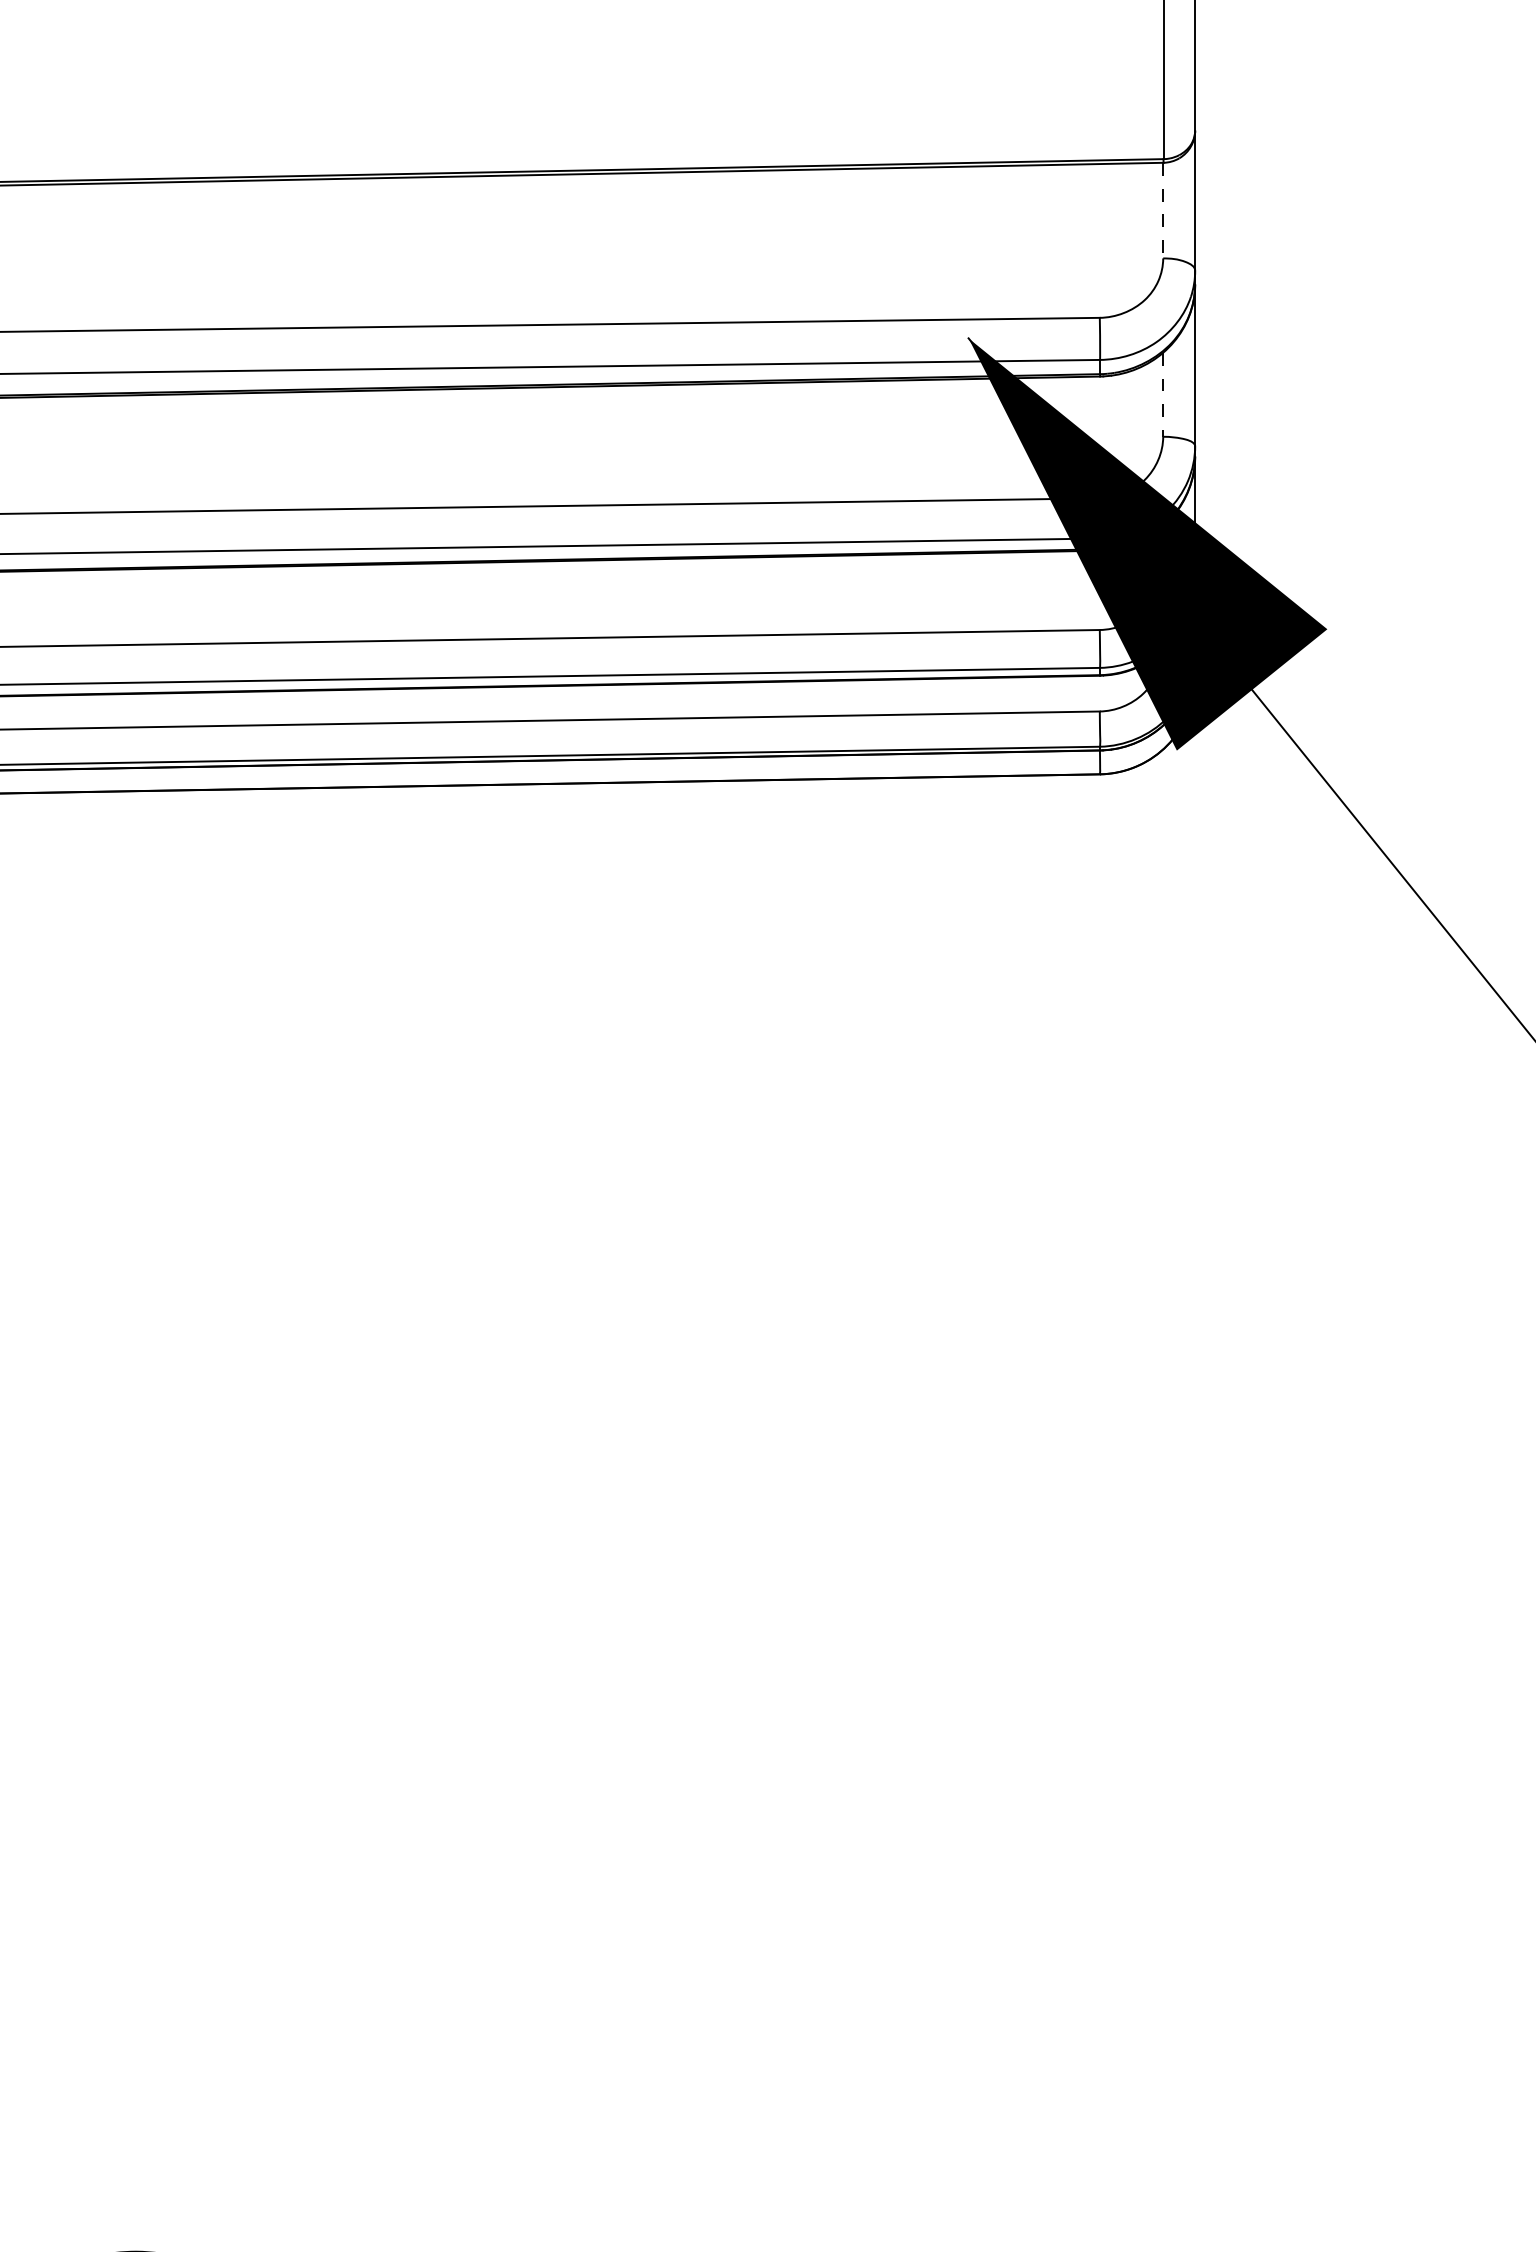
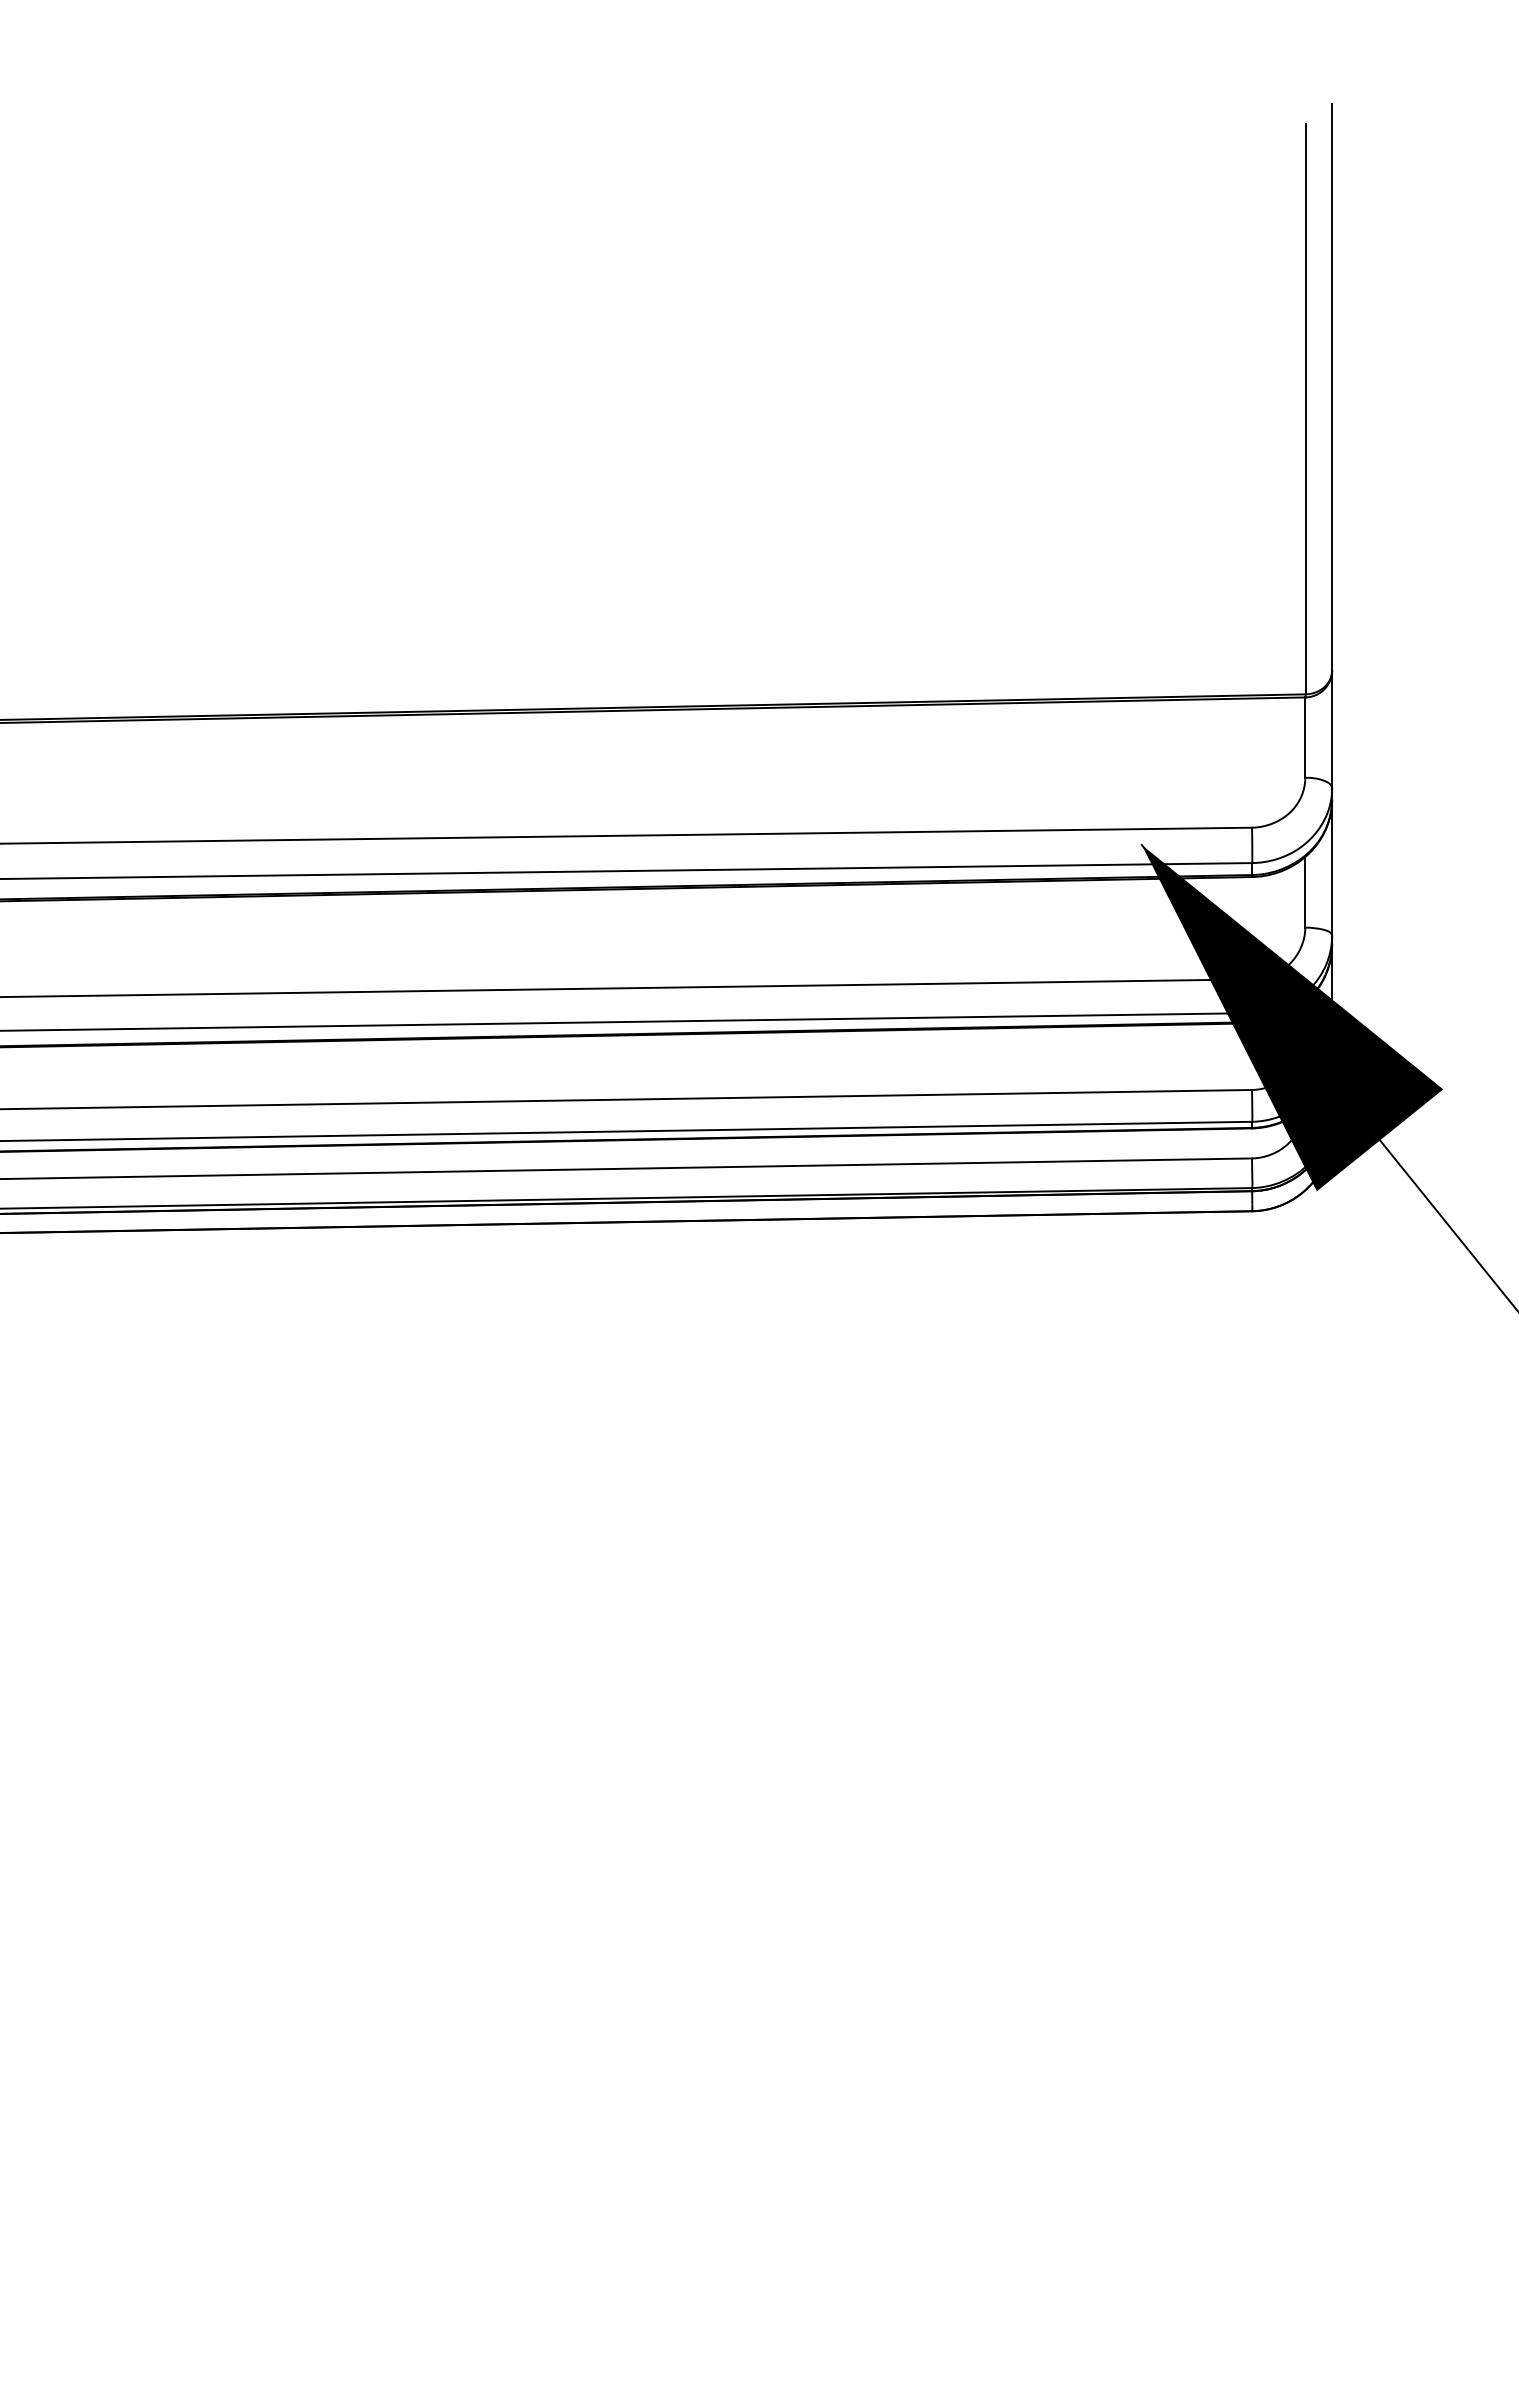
line: (1163, 211) -> (1305, 738), dashed -> solid
line: (1163, 394) -> (1305, 892), dashed -> solid

